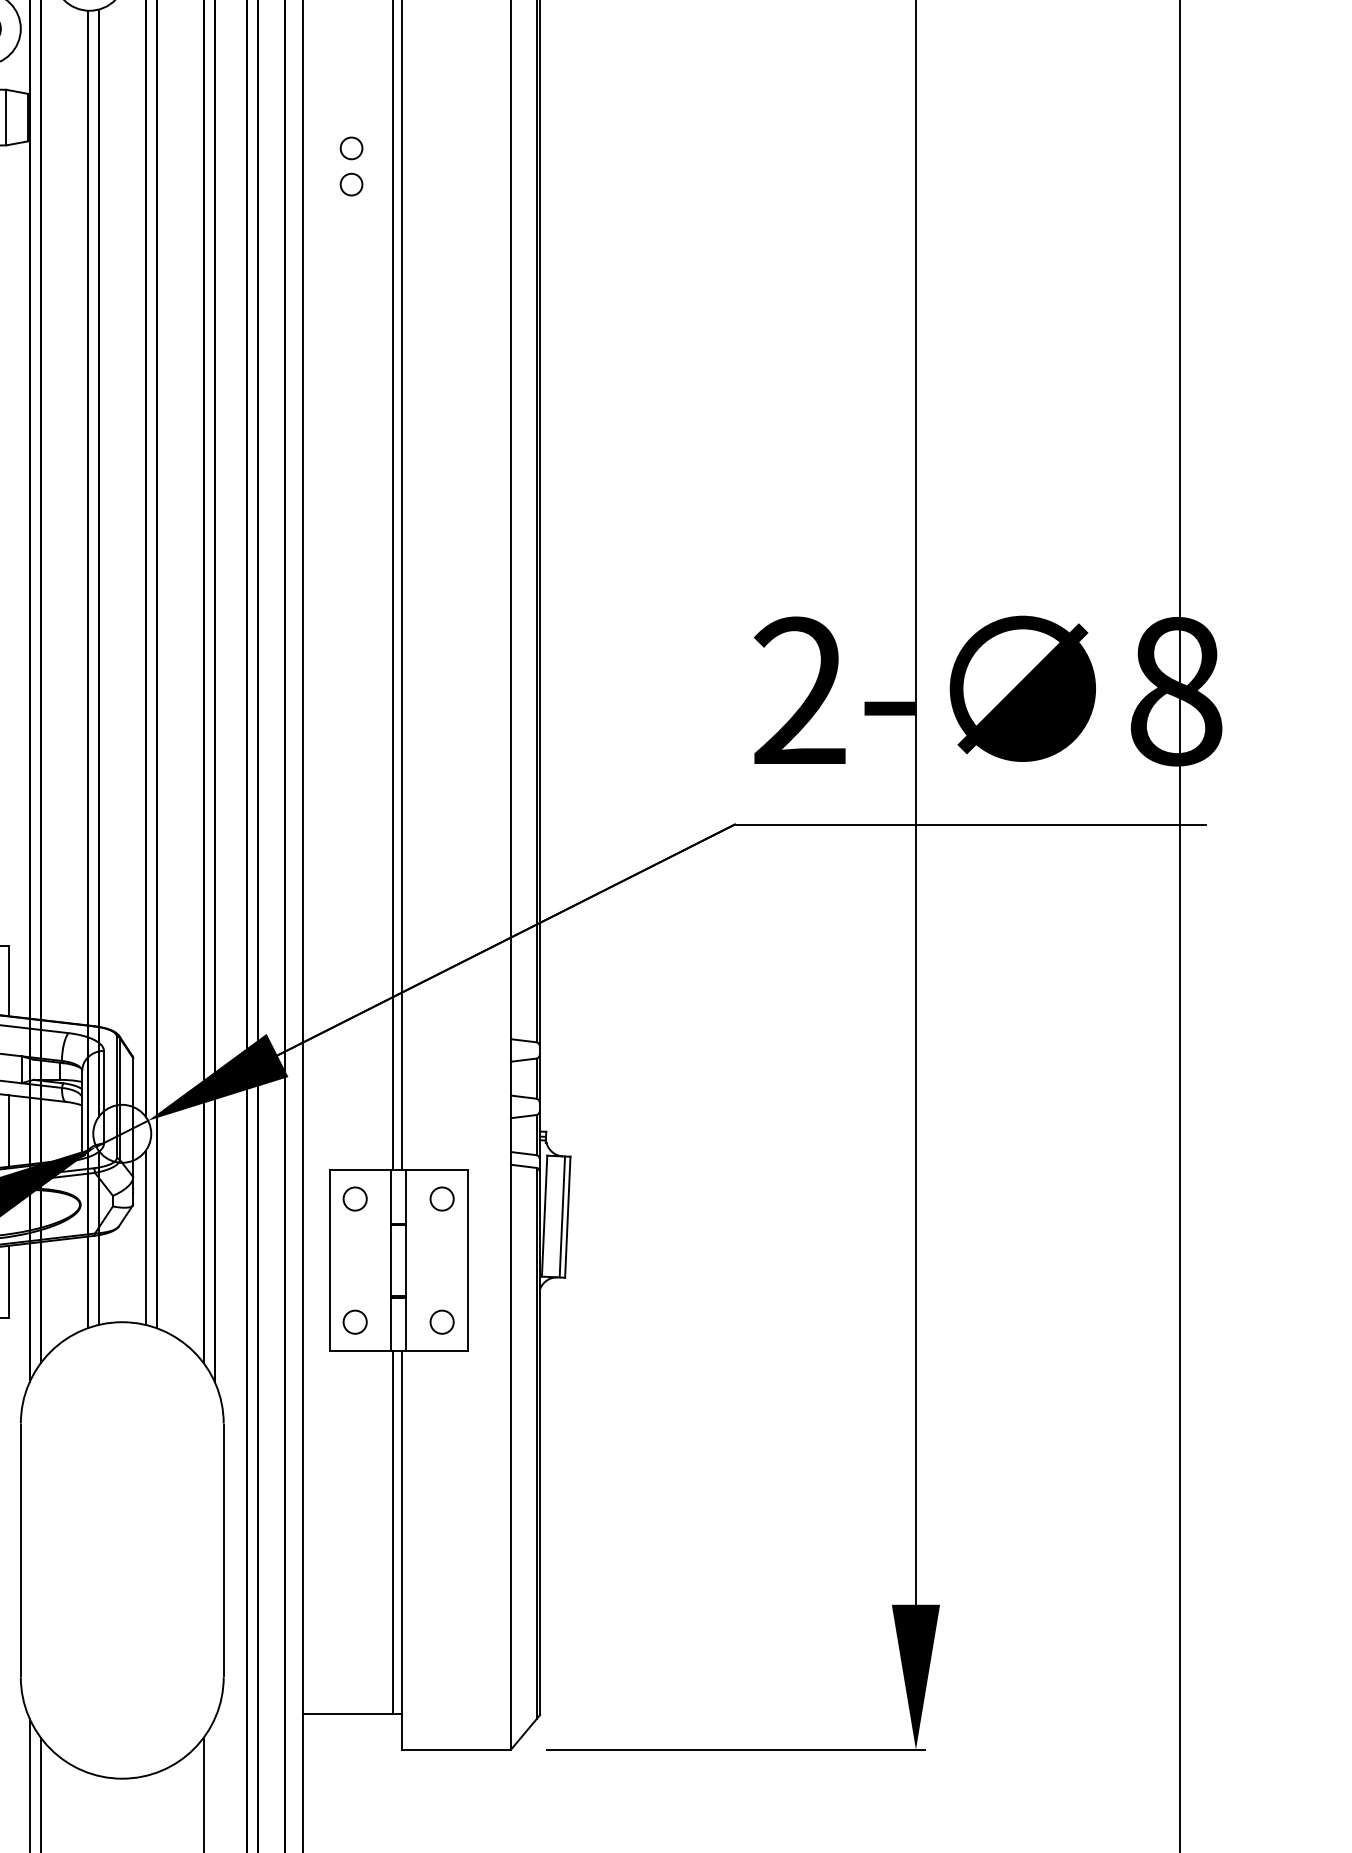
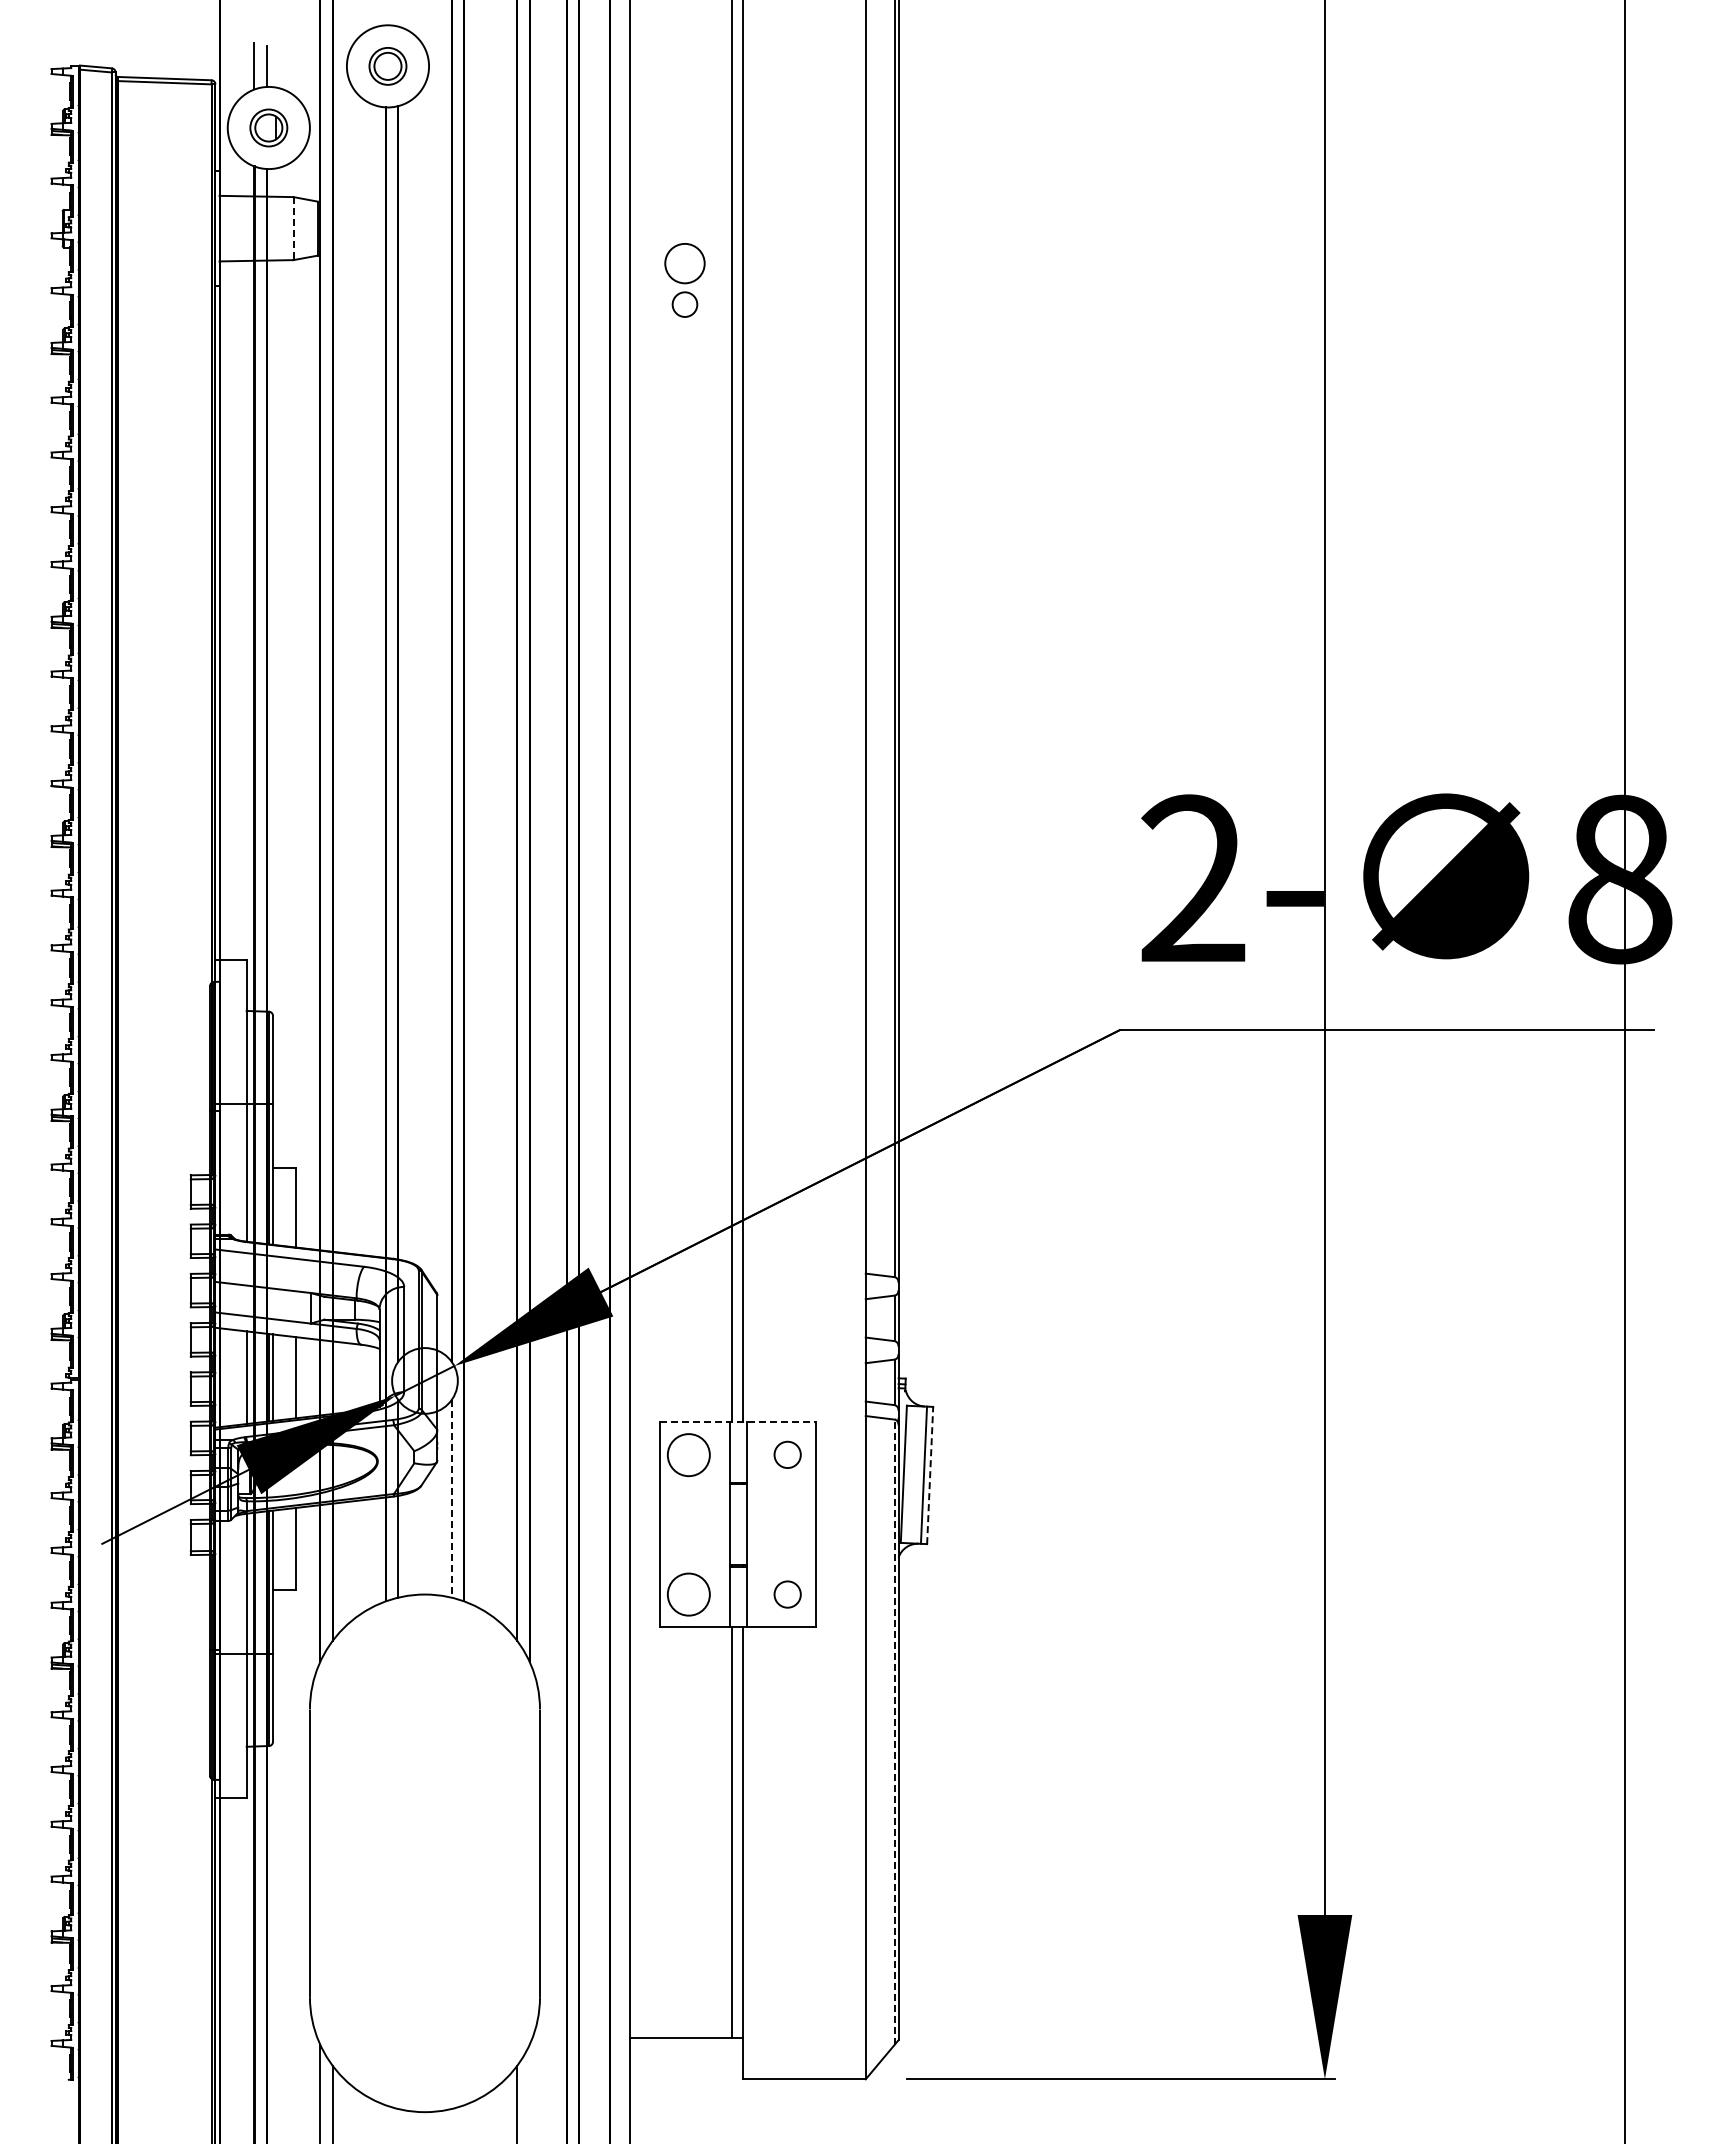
line: (6, 117) -> (293, 228), solid -> dashed
circle: (351, 148) -> (684, 263), size x1.6
line: (398, 1170) -> (738, 1422), solid -> dashed
circle: (355, 1198) -> (689, 1454), size x1.6
line: (568, 1217) -> (930, 1475), solid -> dashed
line: (145, 1237) -> (451, 1498), solid -> dashed
circle: (355, 1322) -> (689, 1594), size x1.6
line: (536, 1442) -> (894, 1731), solid -> dashed

